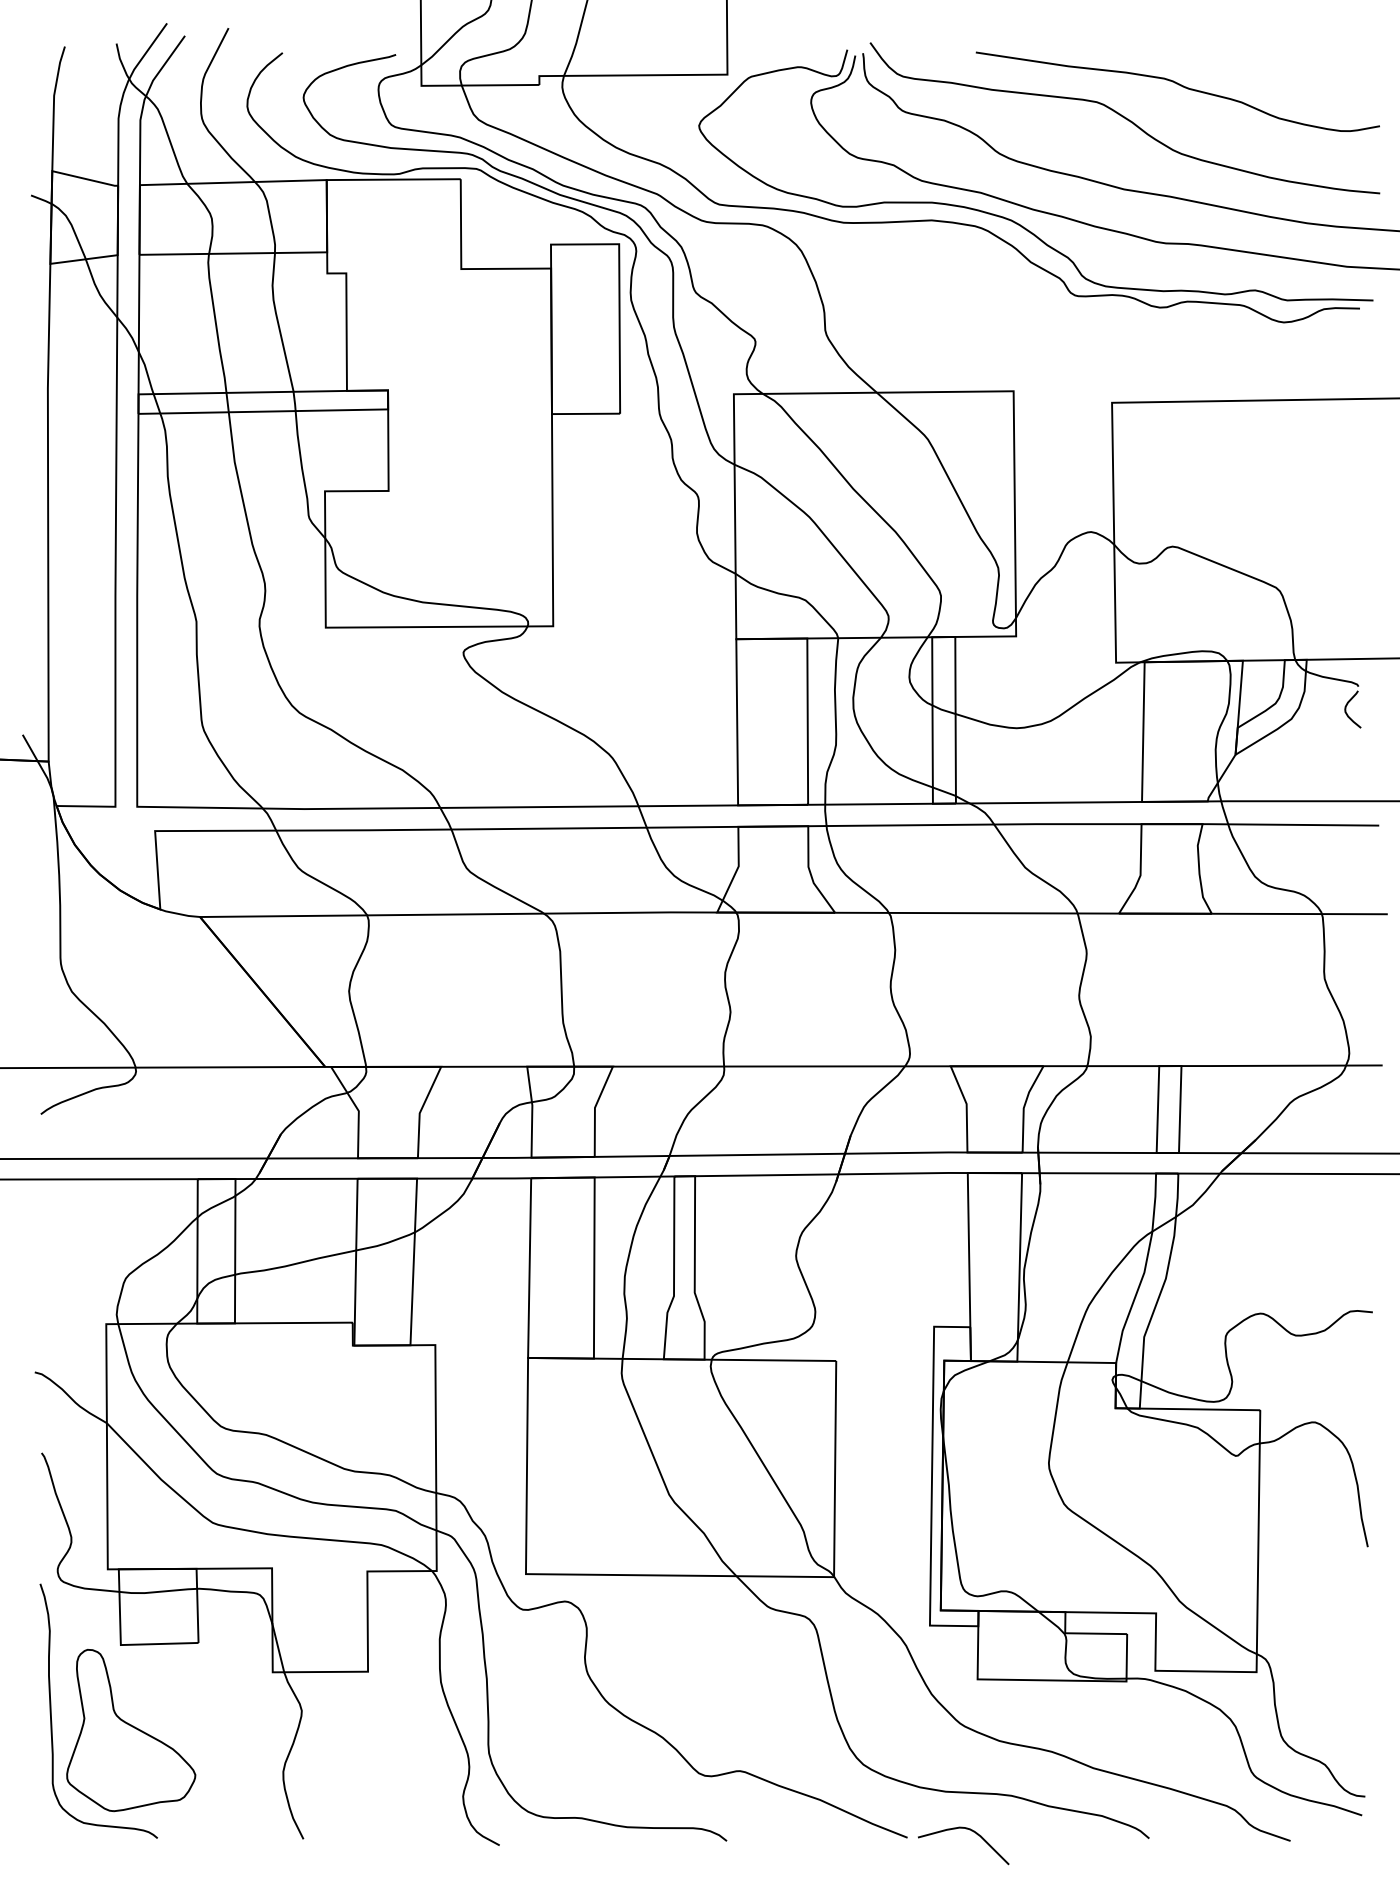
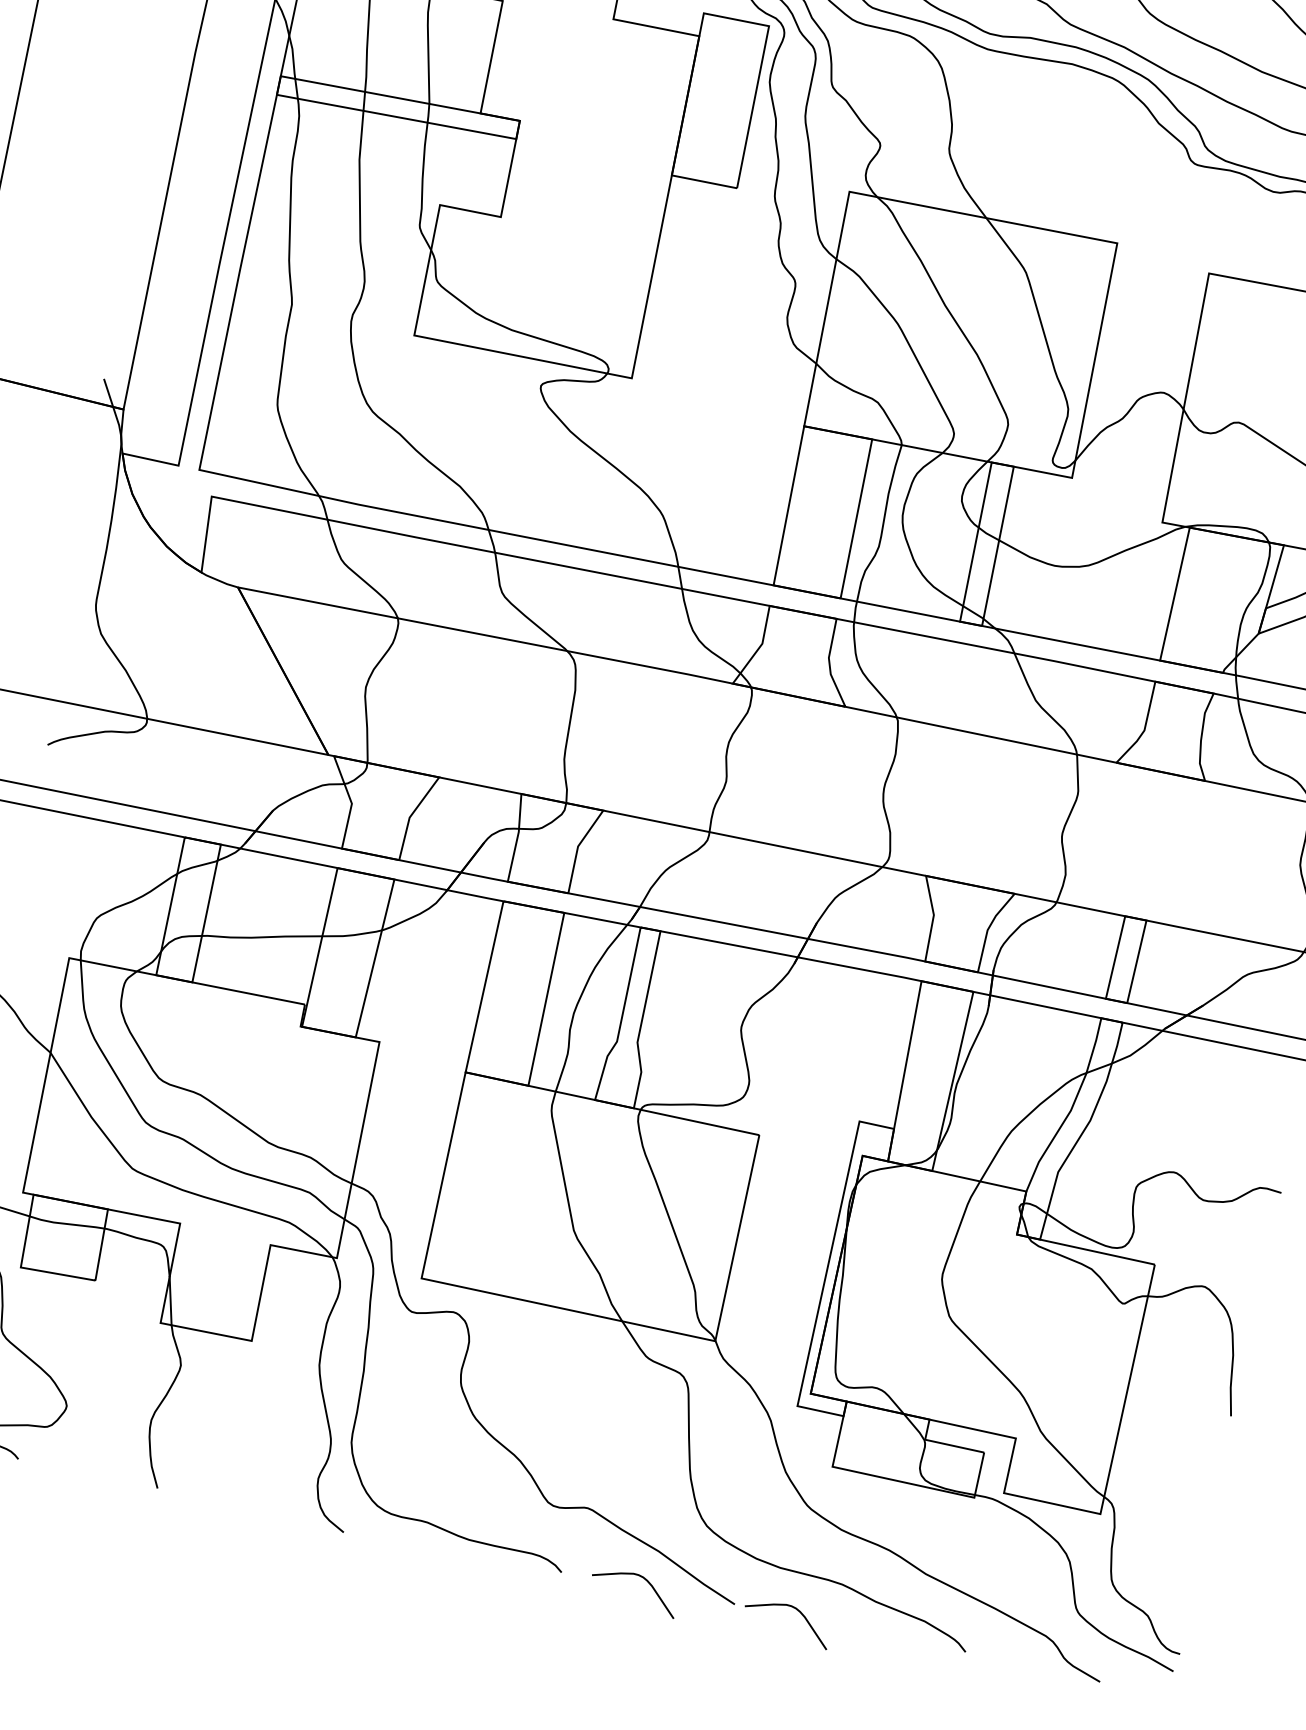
curve: (811, 1831) -> (644, 1579), added

